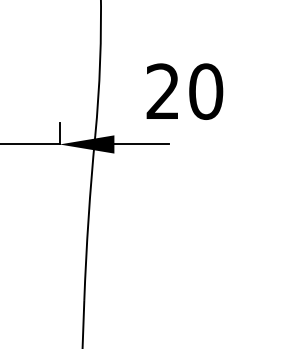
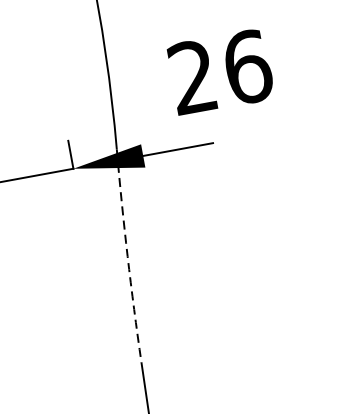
text: (206, 91) -> (248, 66), 20 -> 26
arc: (88, 218) -> (127, 256), solid -> dashed

